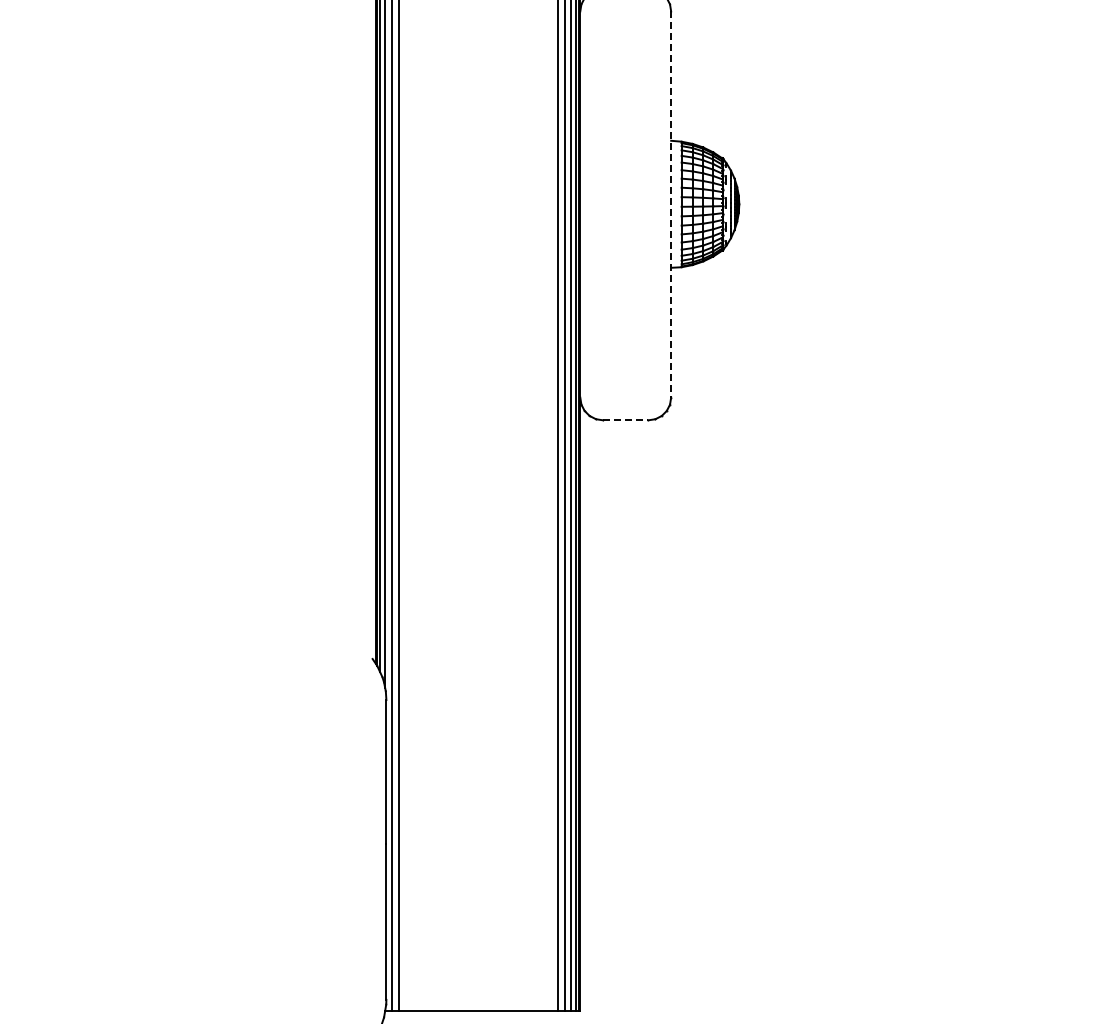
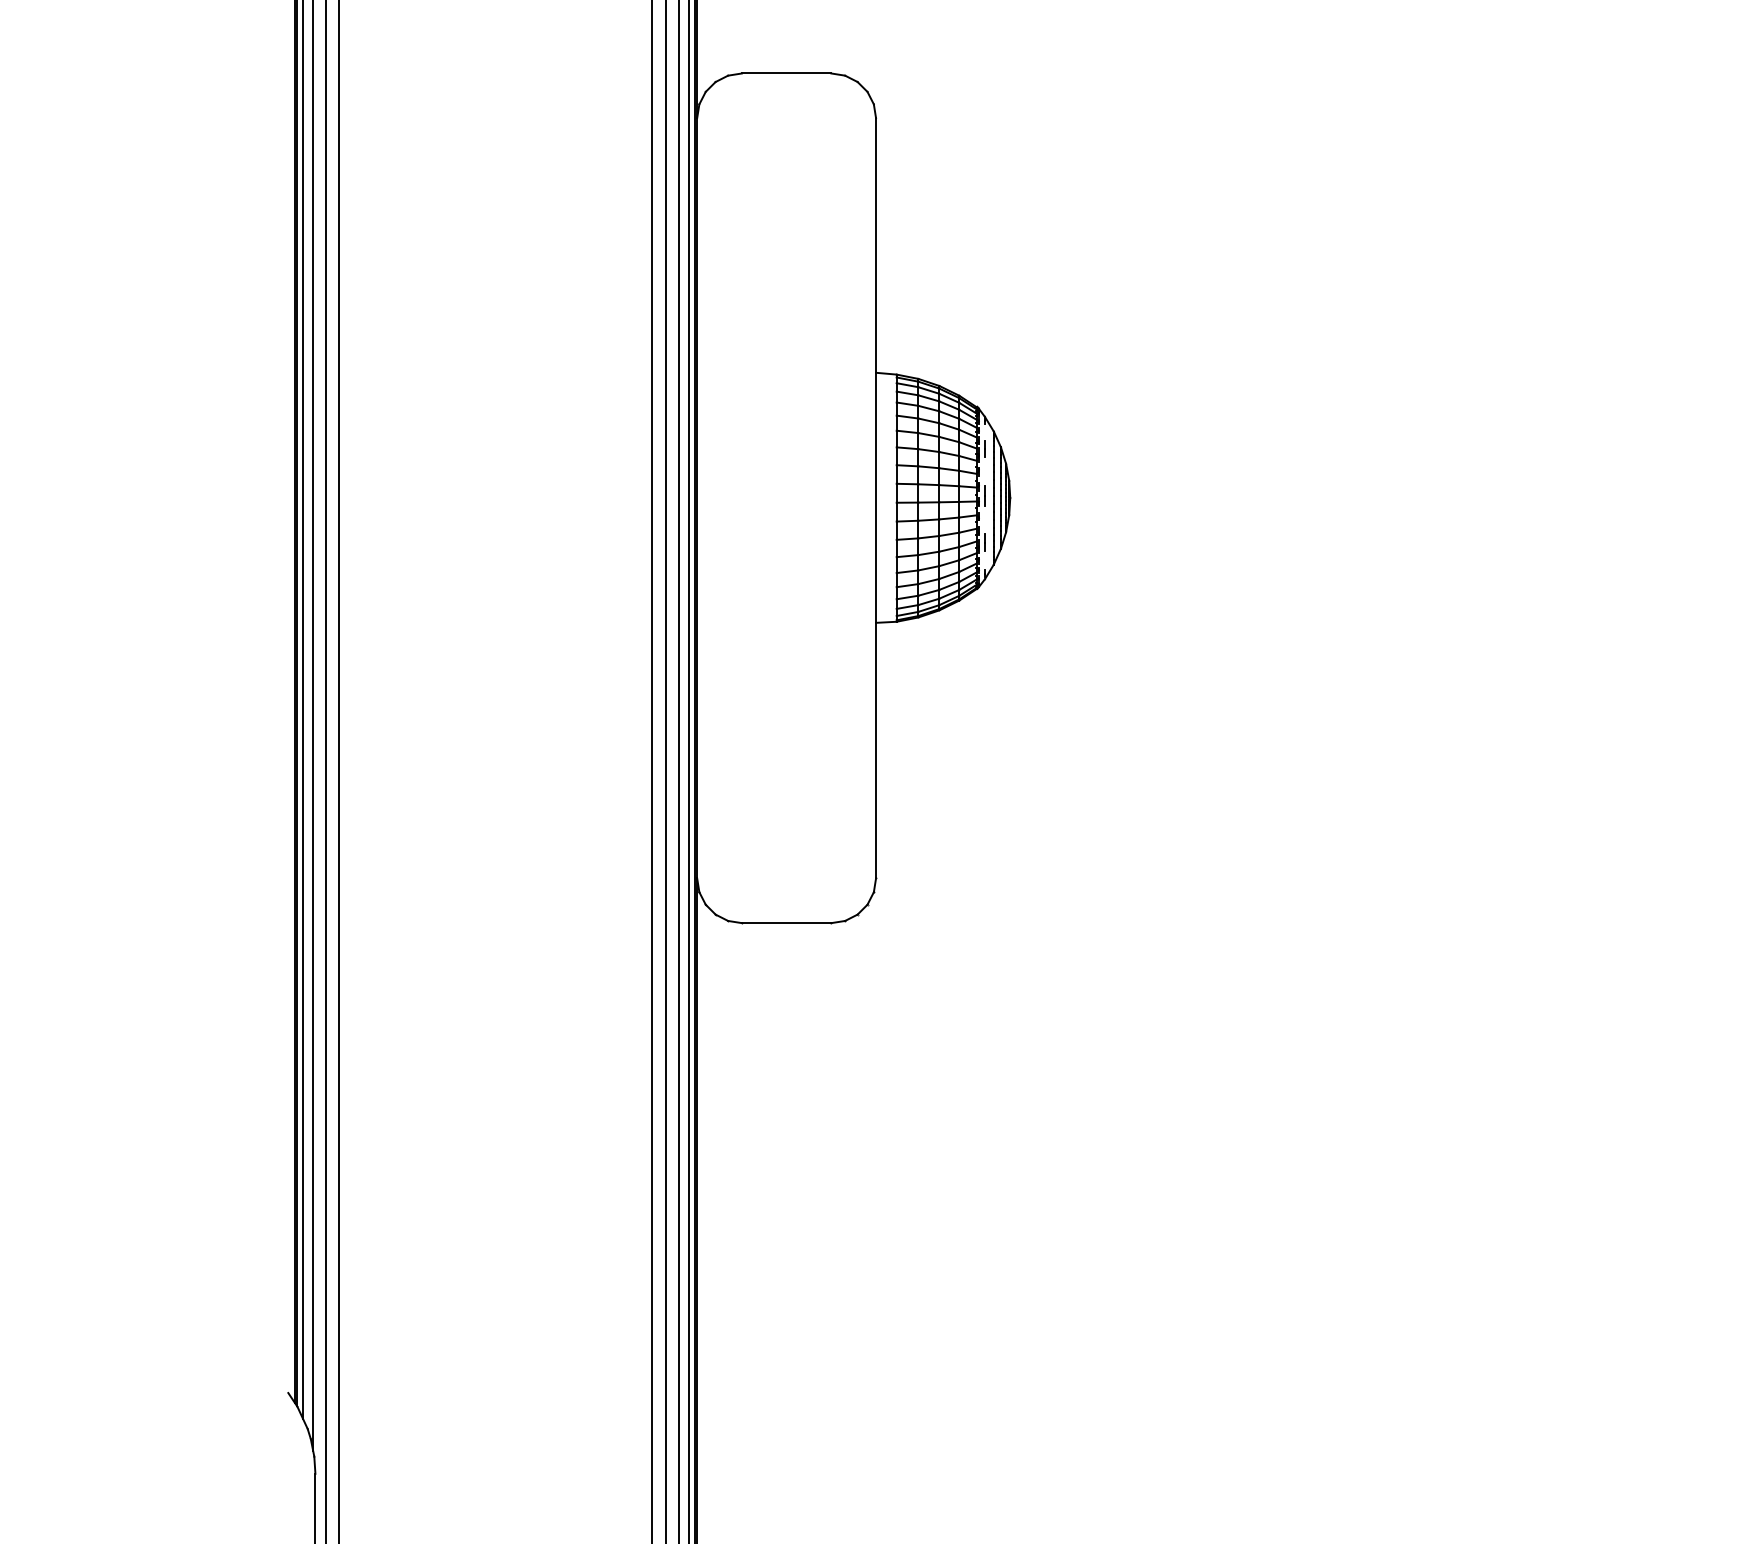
line: (671, 205) -> (876, 500), dashed -> solid
line: (625, 420) -> (786, 923), dashed -> solid

